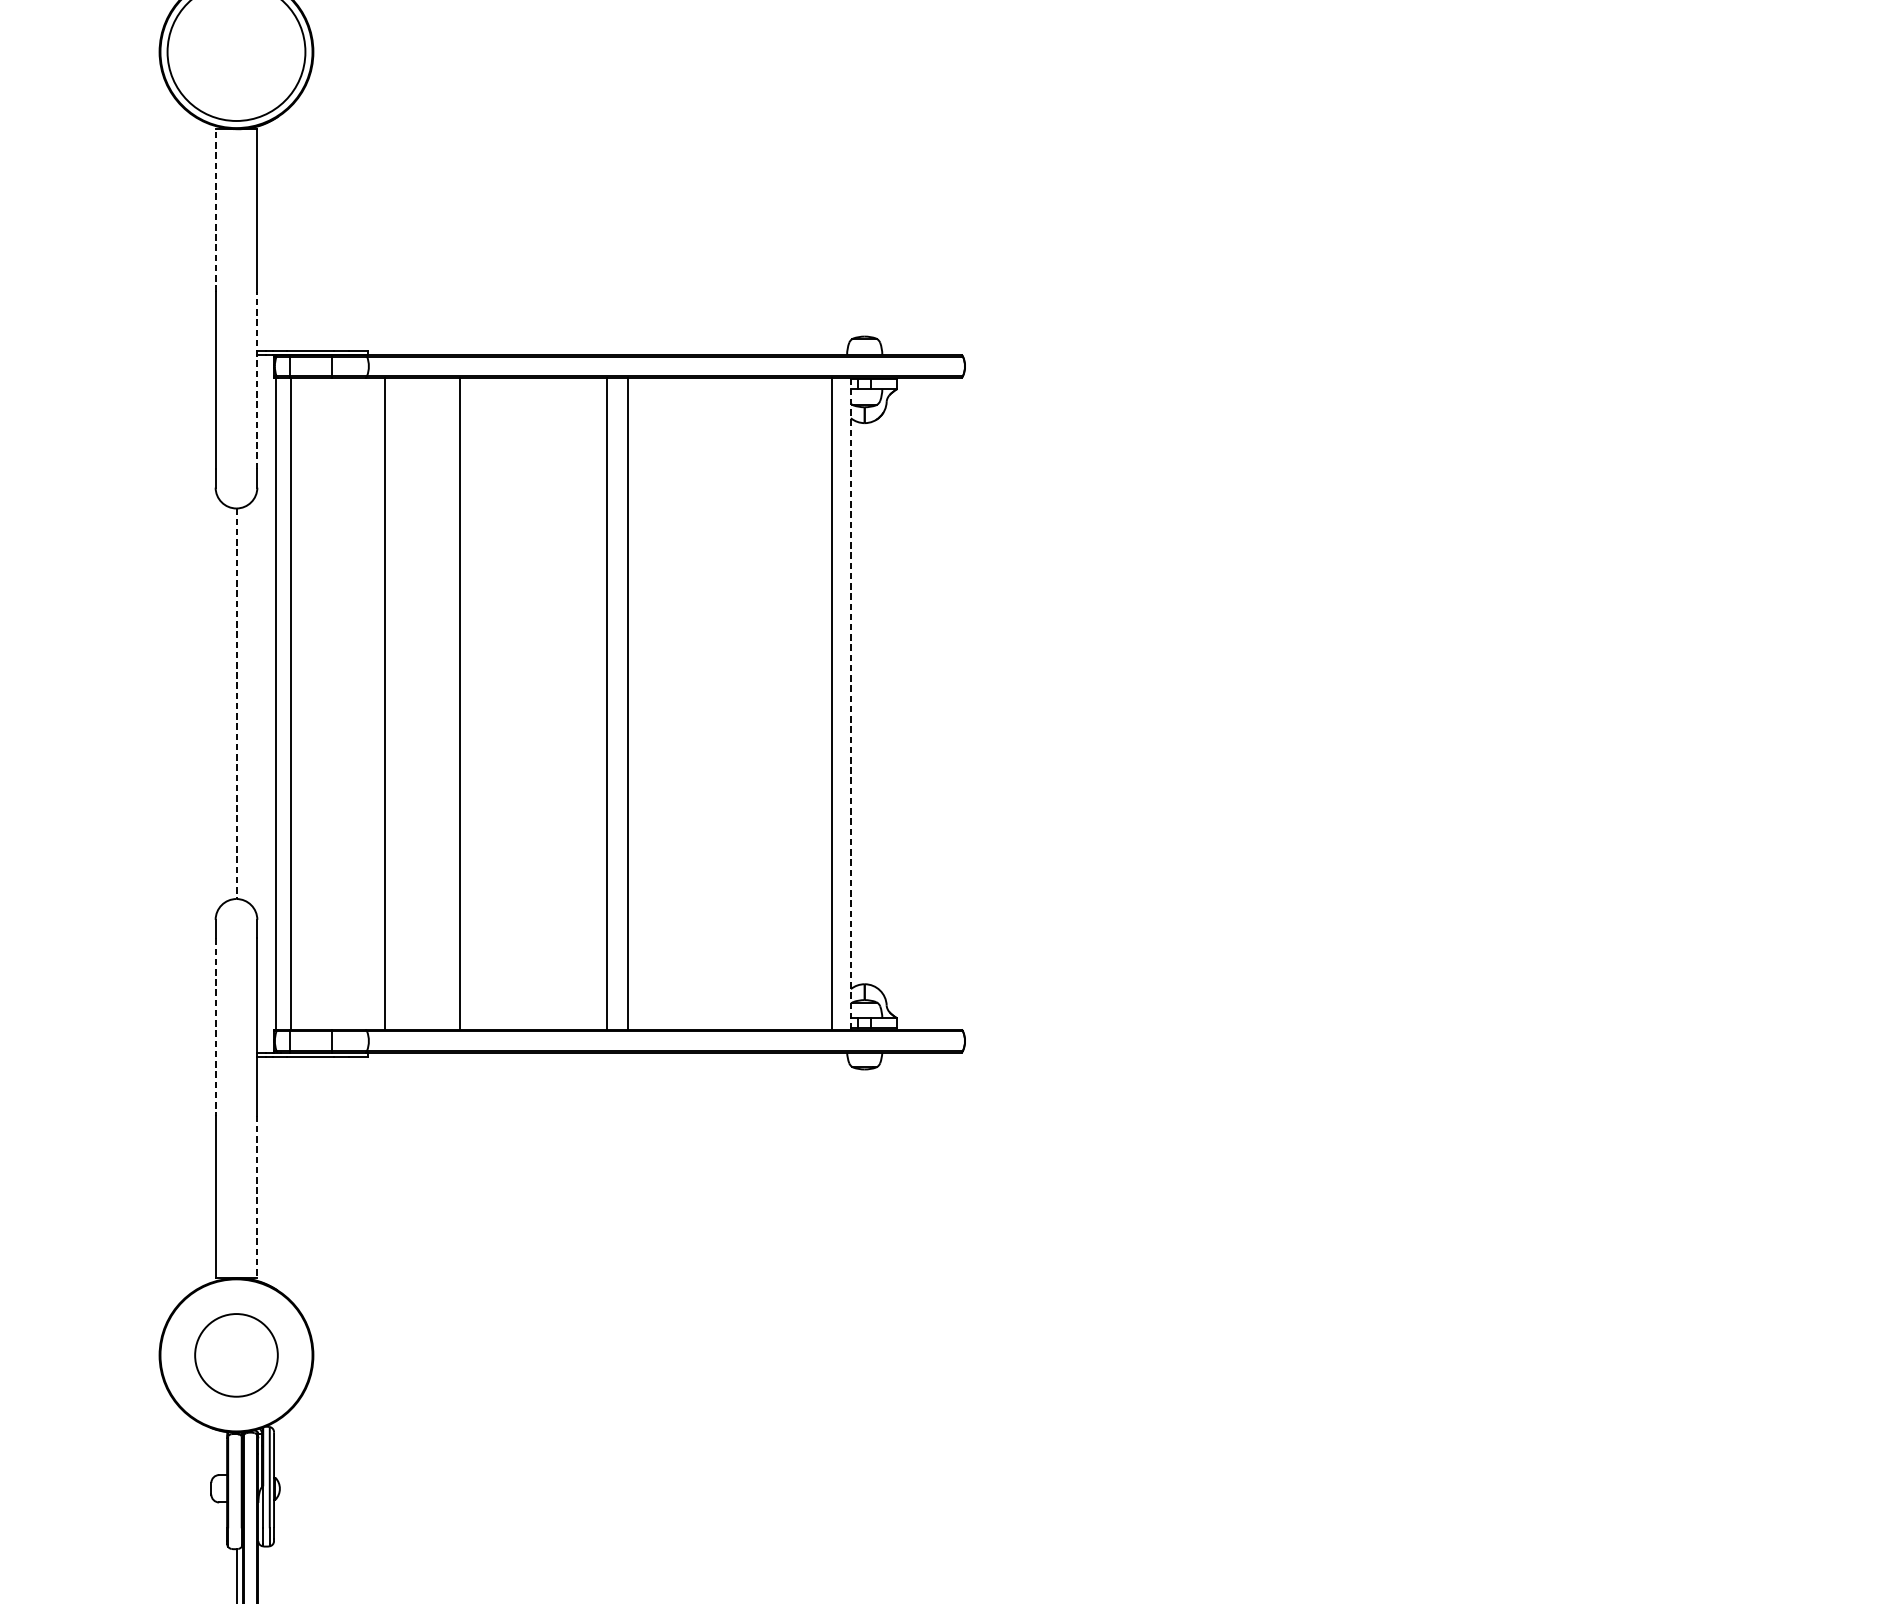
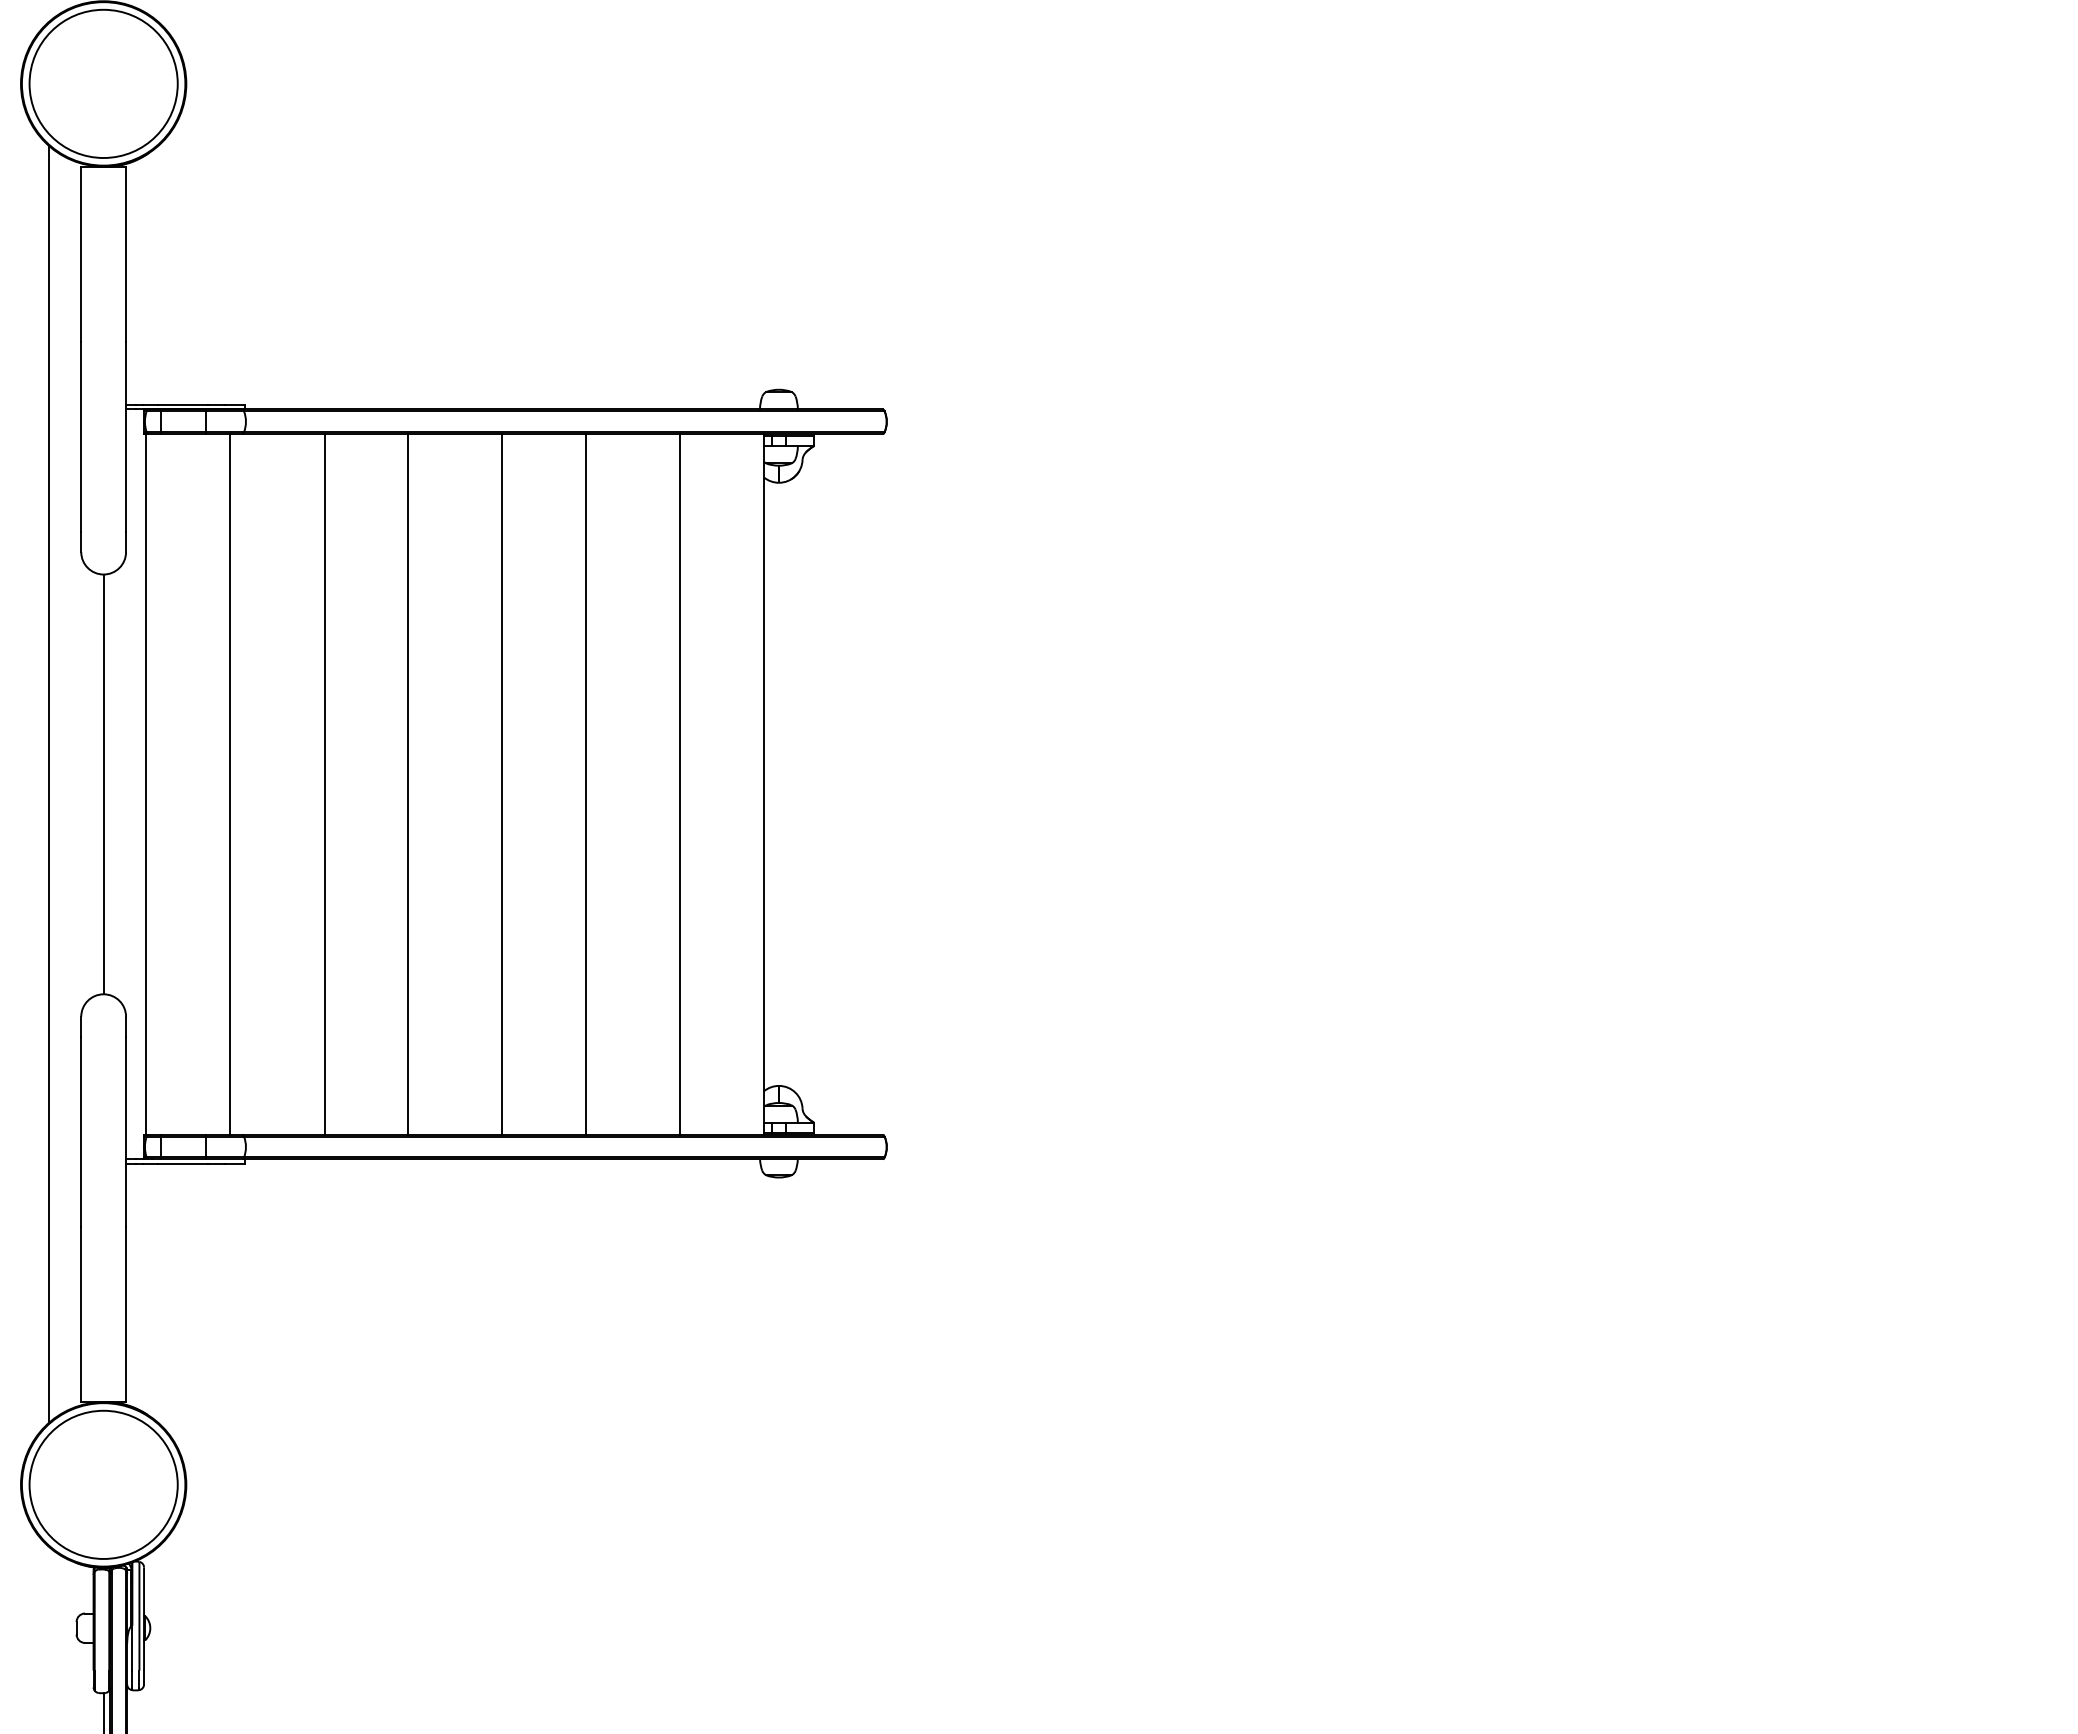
line: (215, 209) -> (81, 253), dashed -> solid
line: (257, 380) -> (126, 436), dashed -> solid
line: (851, 702) -> (764, 783), dashed -> solid
line: (186, 703) -> (49, 784), added
line: (236, 703) -> (103, 784), dashed -> solid
line: (290, 703) -> (229, 784), moved
line: (385, 703) -> (324, 784), moved
line: (460, 703) -> (408, 784), moved
line: (628, 703) -> (585, 784), moved
line: (831, 703) -> (680, 784), moved
line: (215, 1027) -> (81, 1132), dashed -> solid
line: (257, 1197) -> (126, 1315), dashed -> solid
circle: (236, 1355) -> (103, 1484), size x1.67

